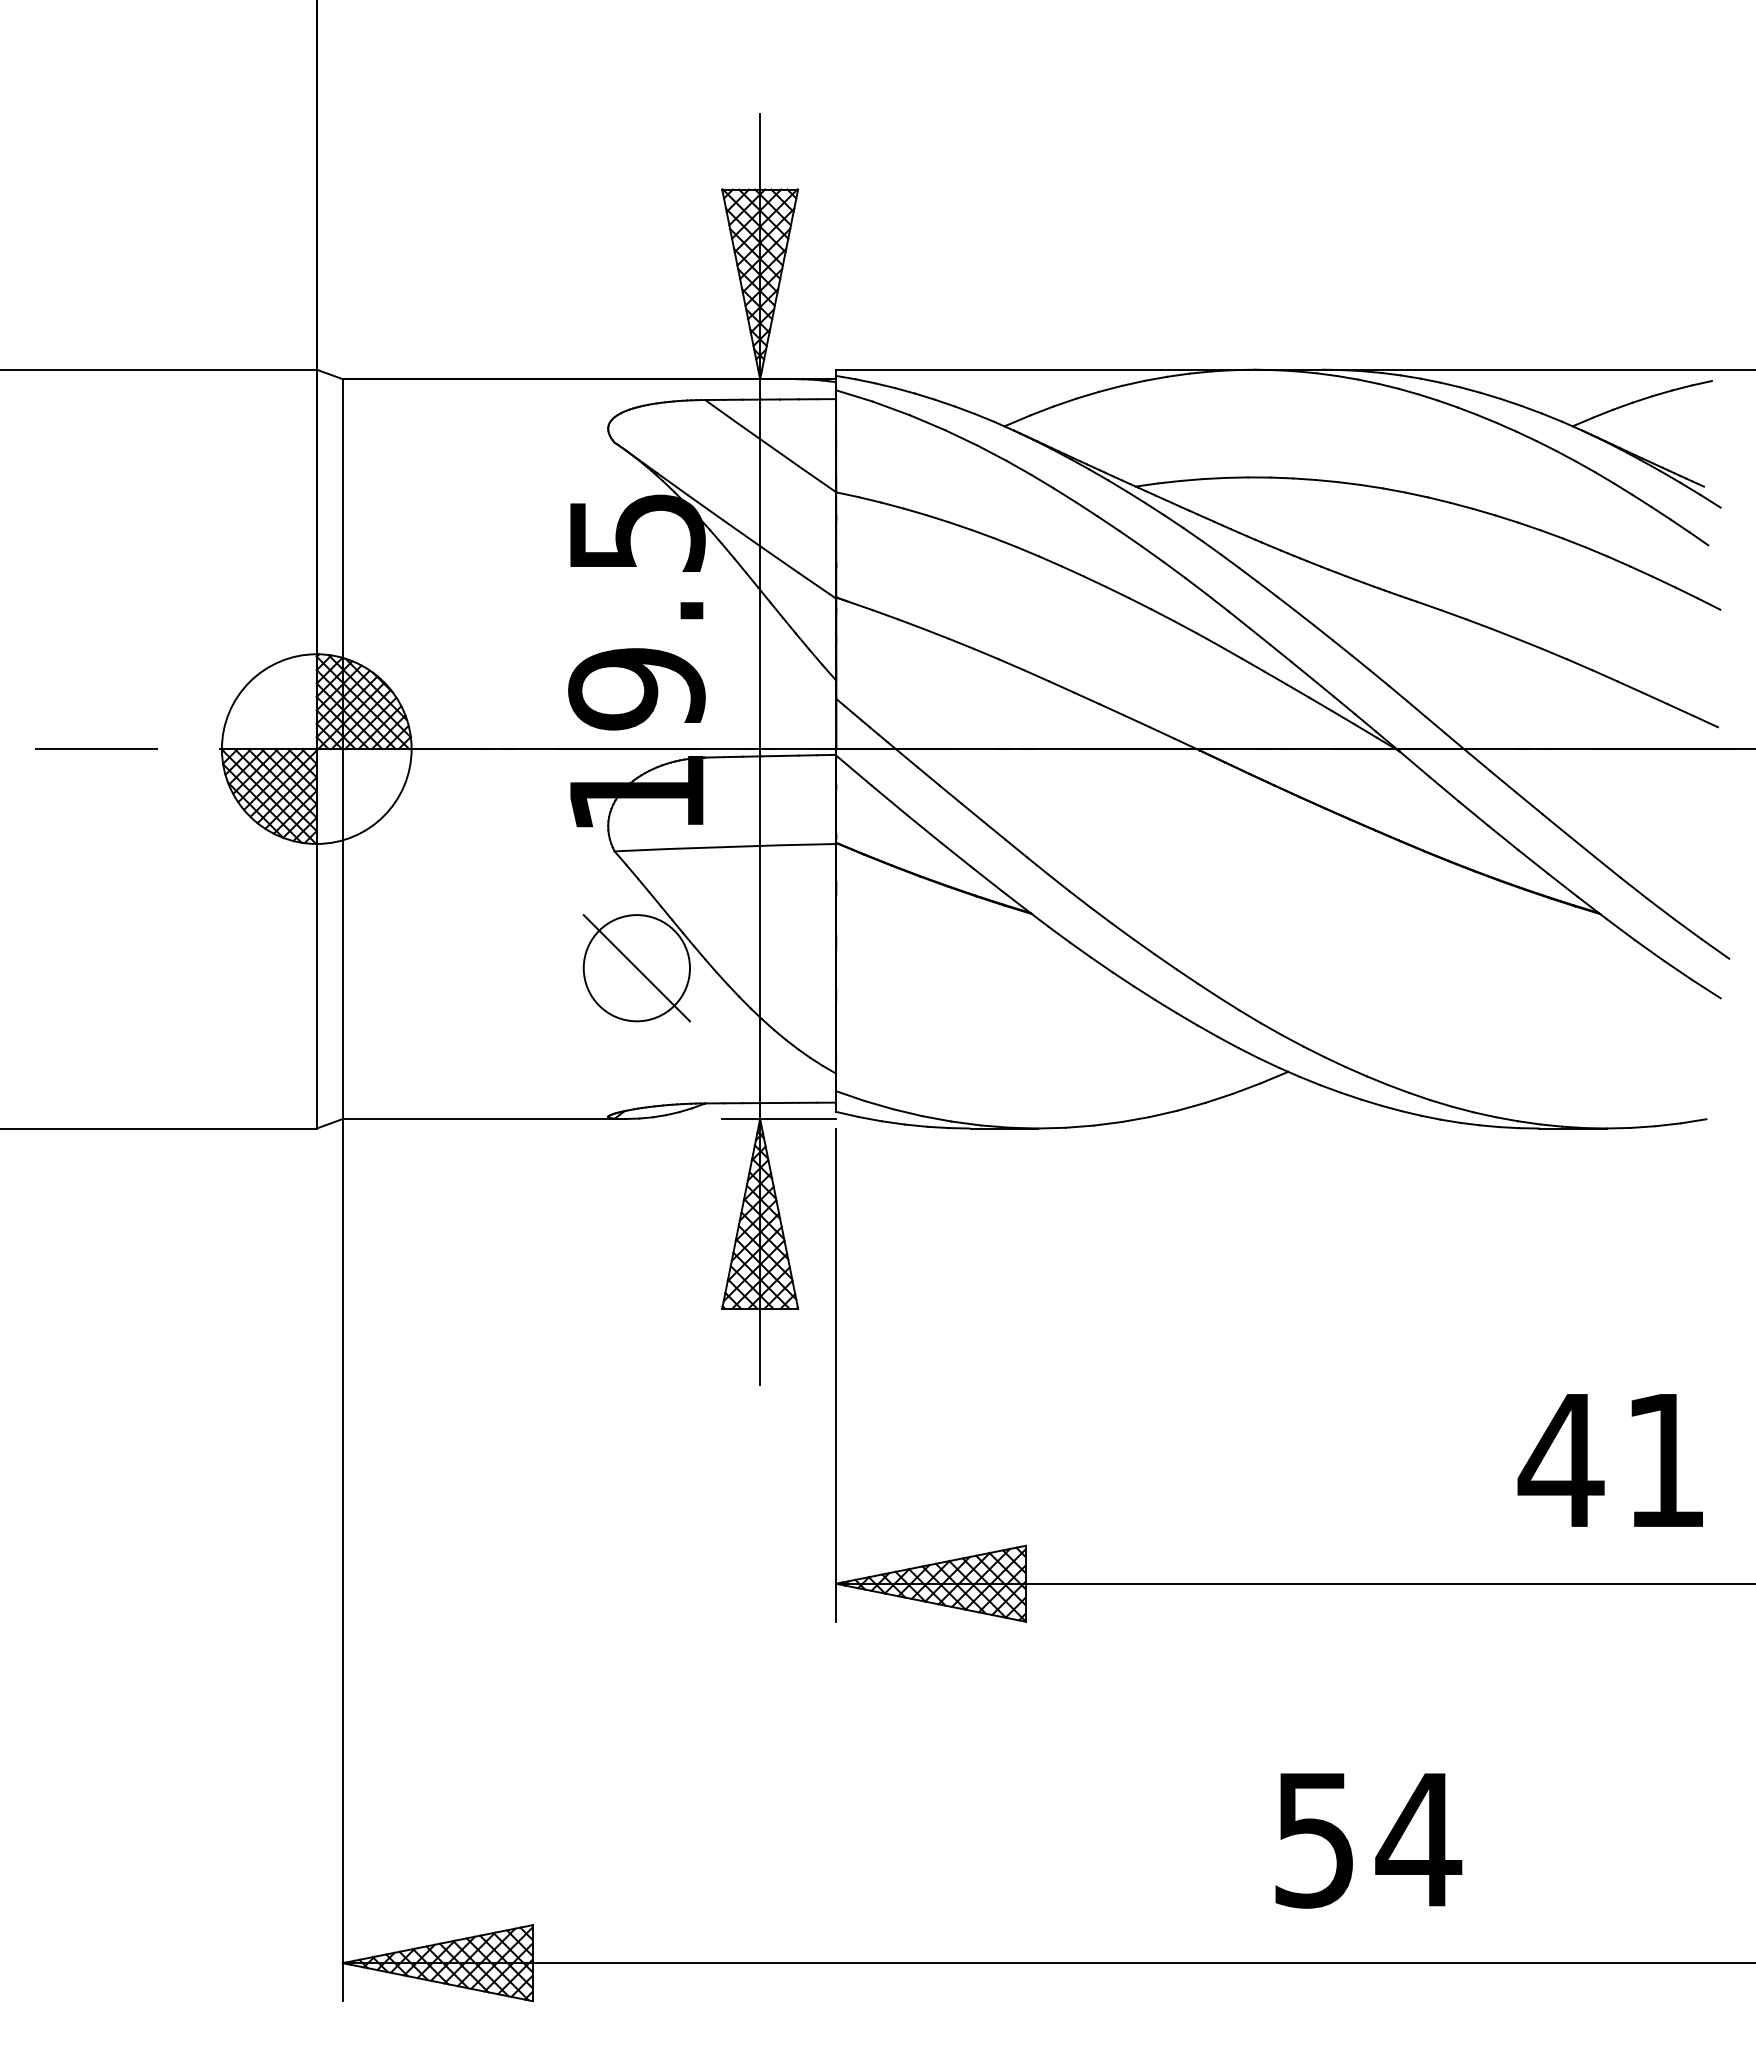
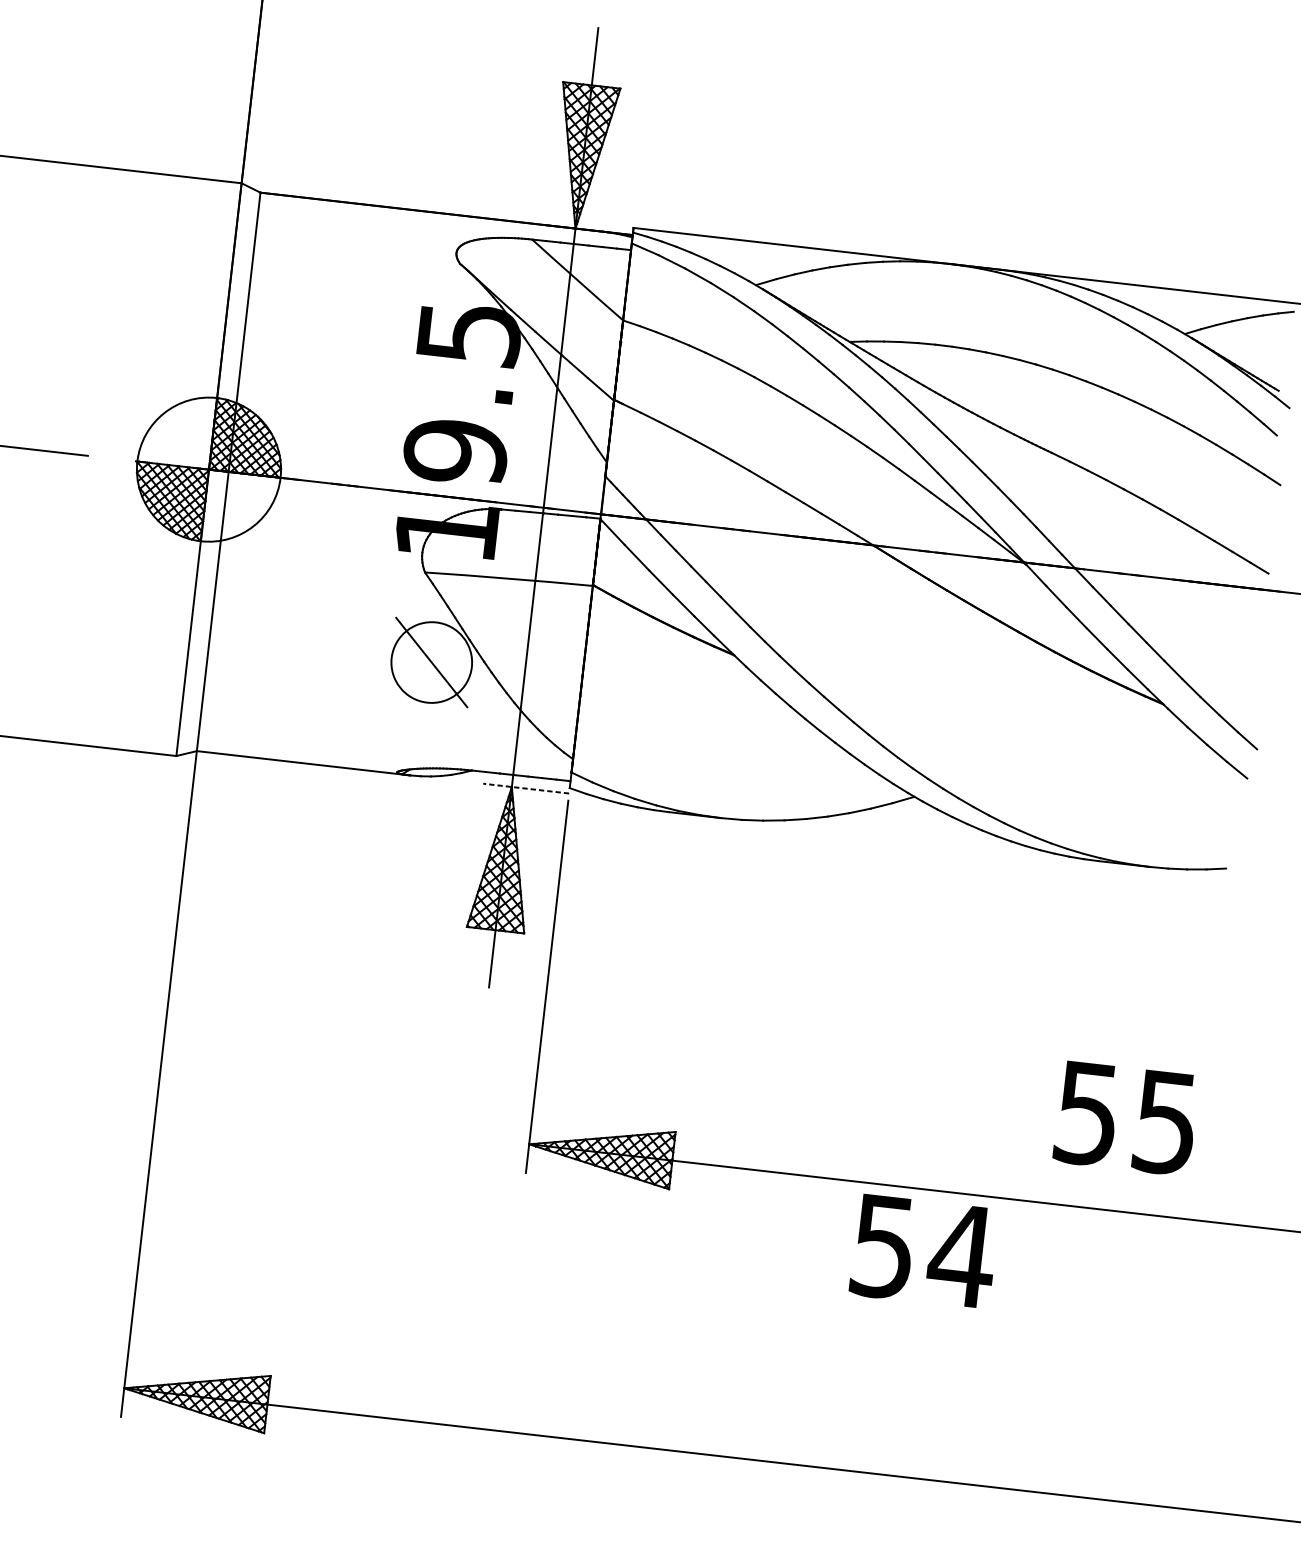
line: (779, 1119) -> (526, 789), solid -> dashed
text: (1610, 1461) -> (1124, 1118), 41 -> 55
text: (1368, 1840) -> (924, 1251), moved

